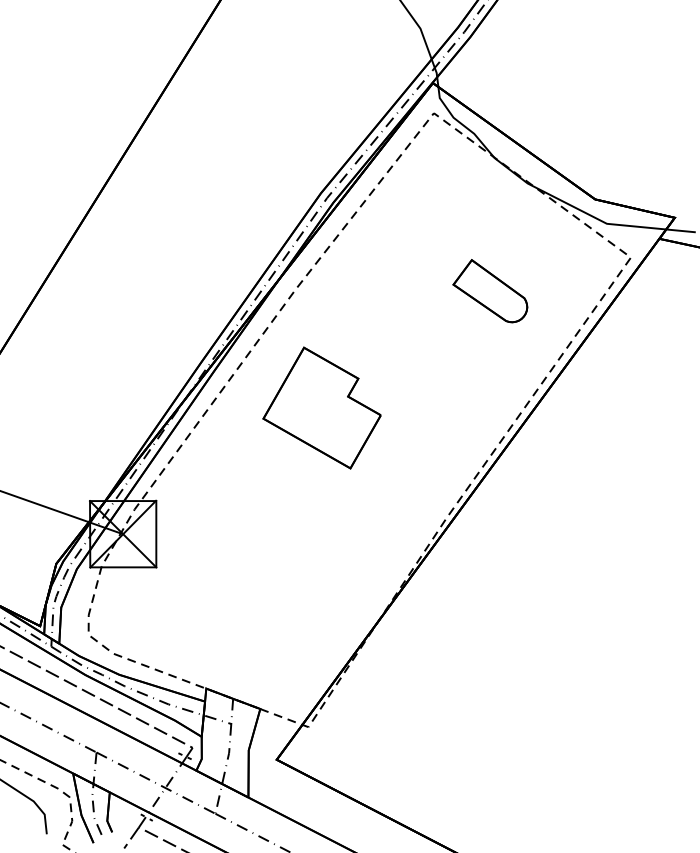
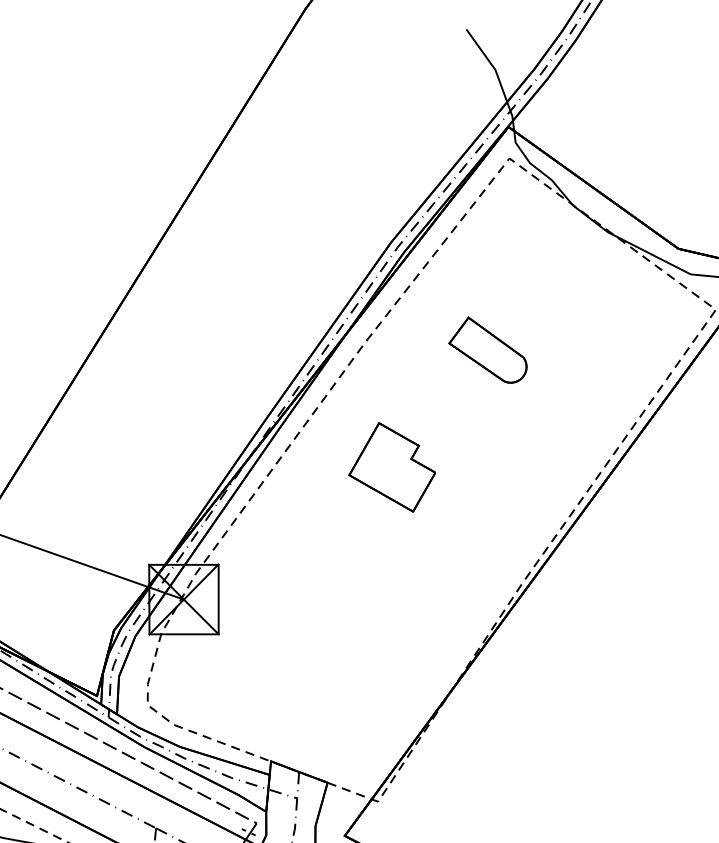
part: (490, 291) -> (488, 350), moved
part: (321, 407) -> (391, 466), size x0.7

